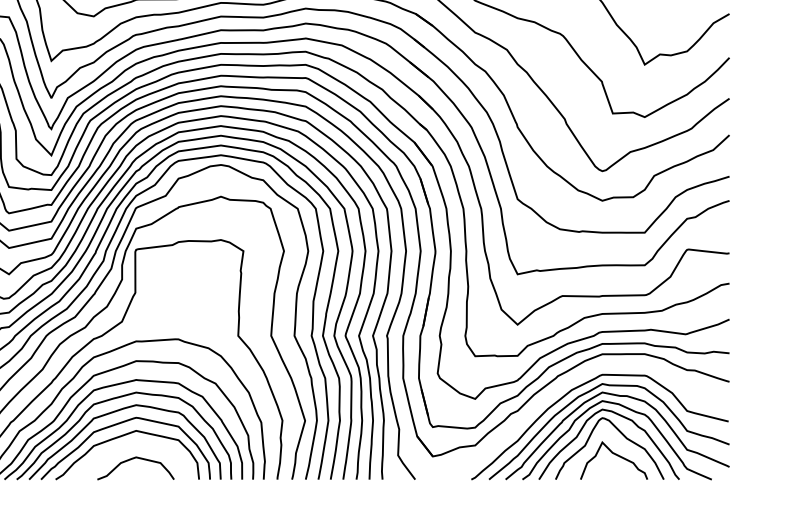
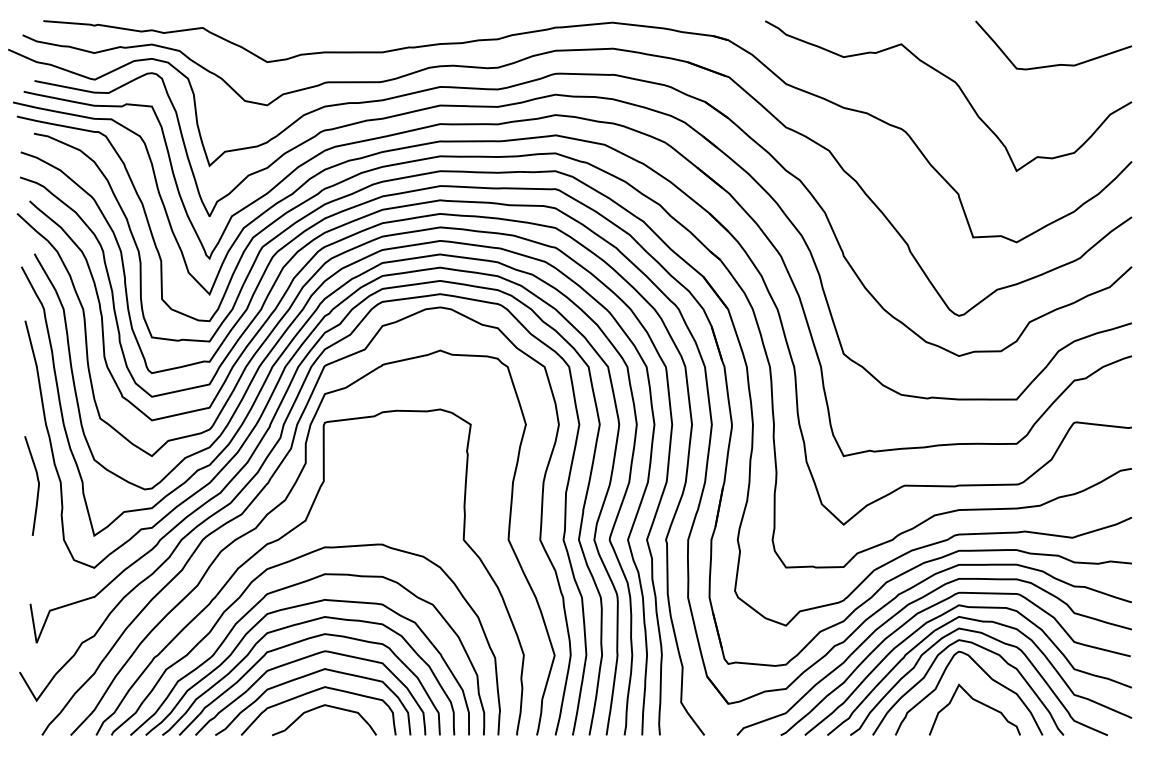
curve: (560, 388) -> (901, 611), added
curve: (127, 448) -> (313, 692), added

